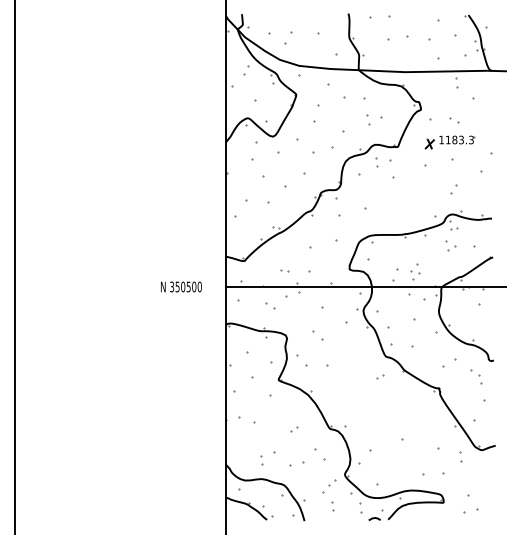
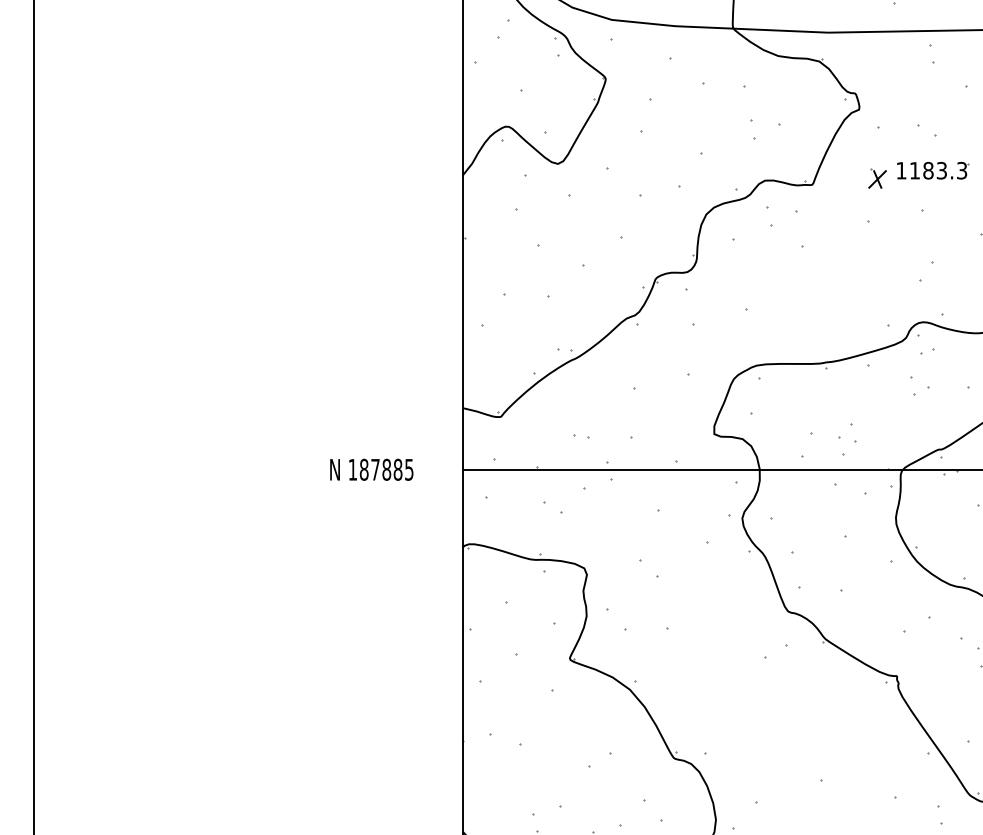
text: (185, 286) -> (380, 468), 350500 -> 187885
part: (380, 376) -> (777, 651), size x1.6
part: (294, 429) -> (602, 759), size x1.6

